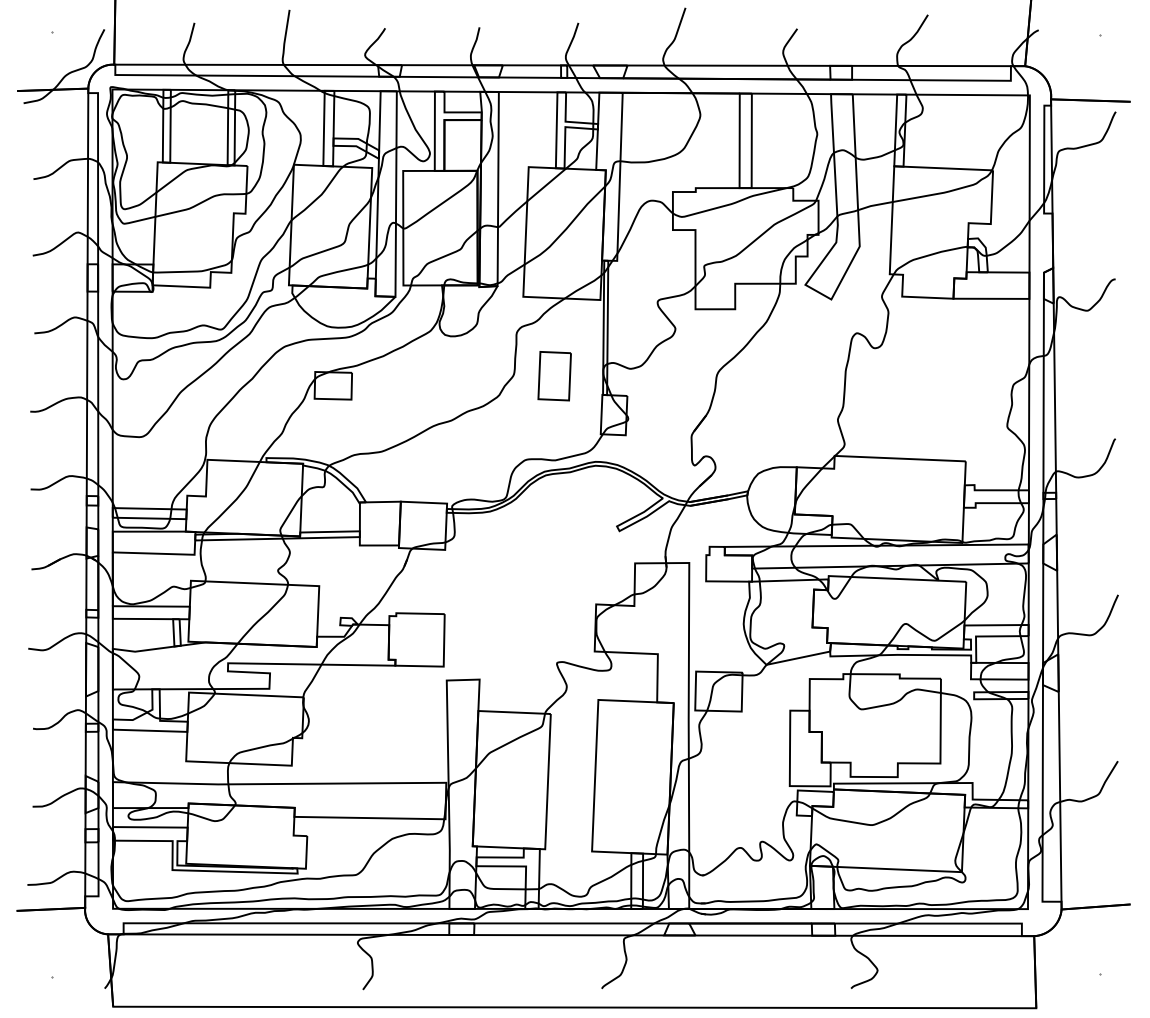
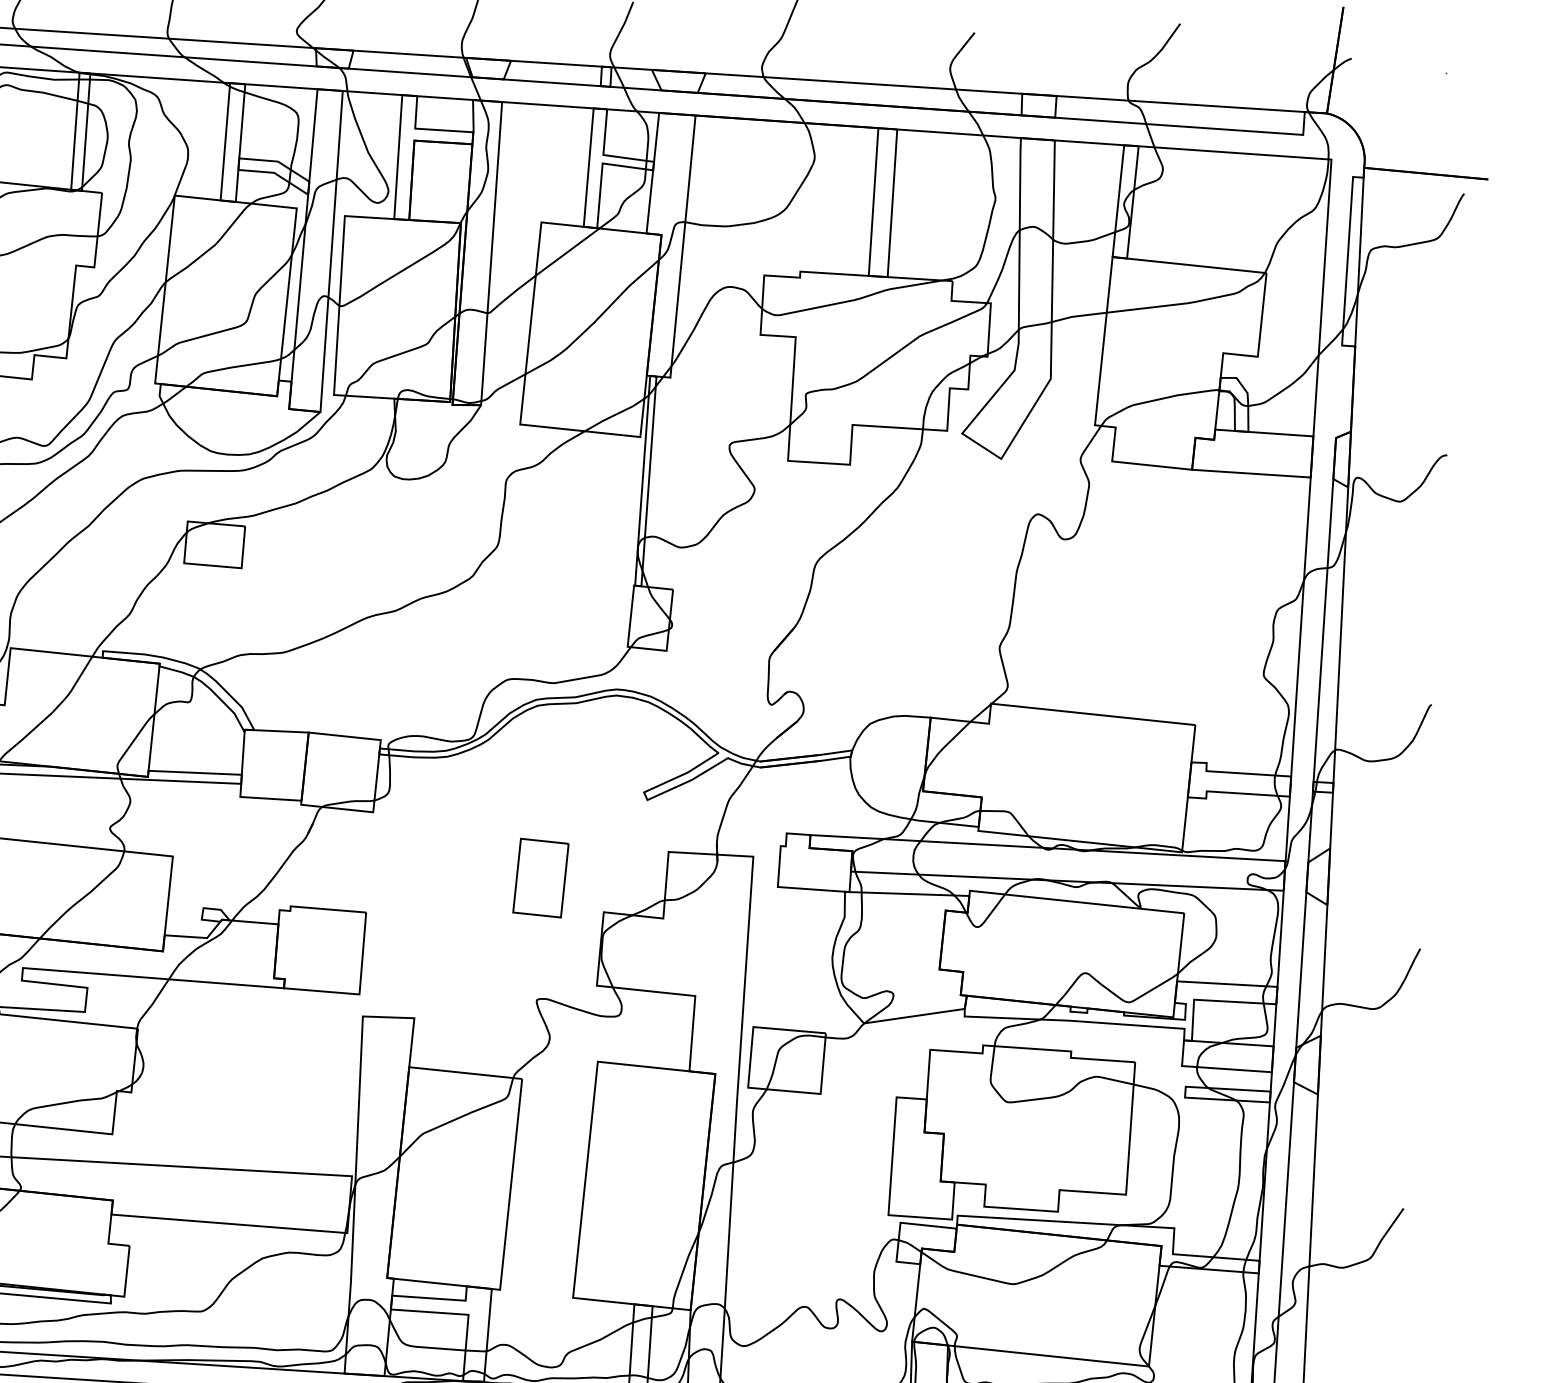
part: (554, 376) -> (540, 878), moved

